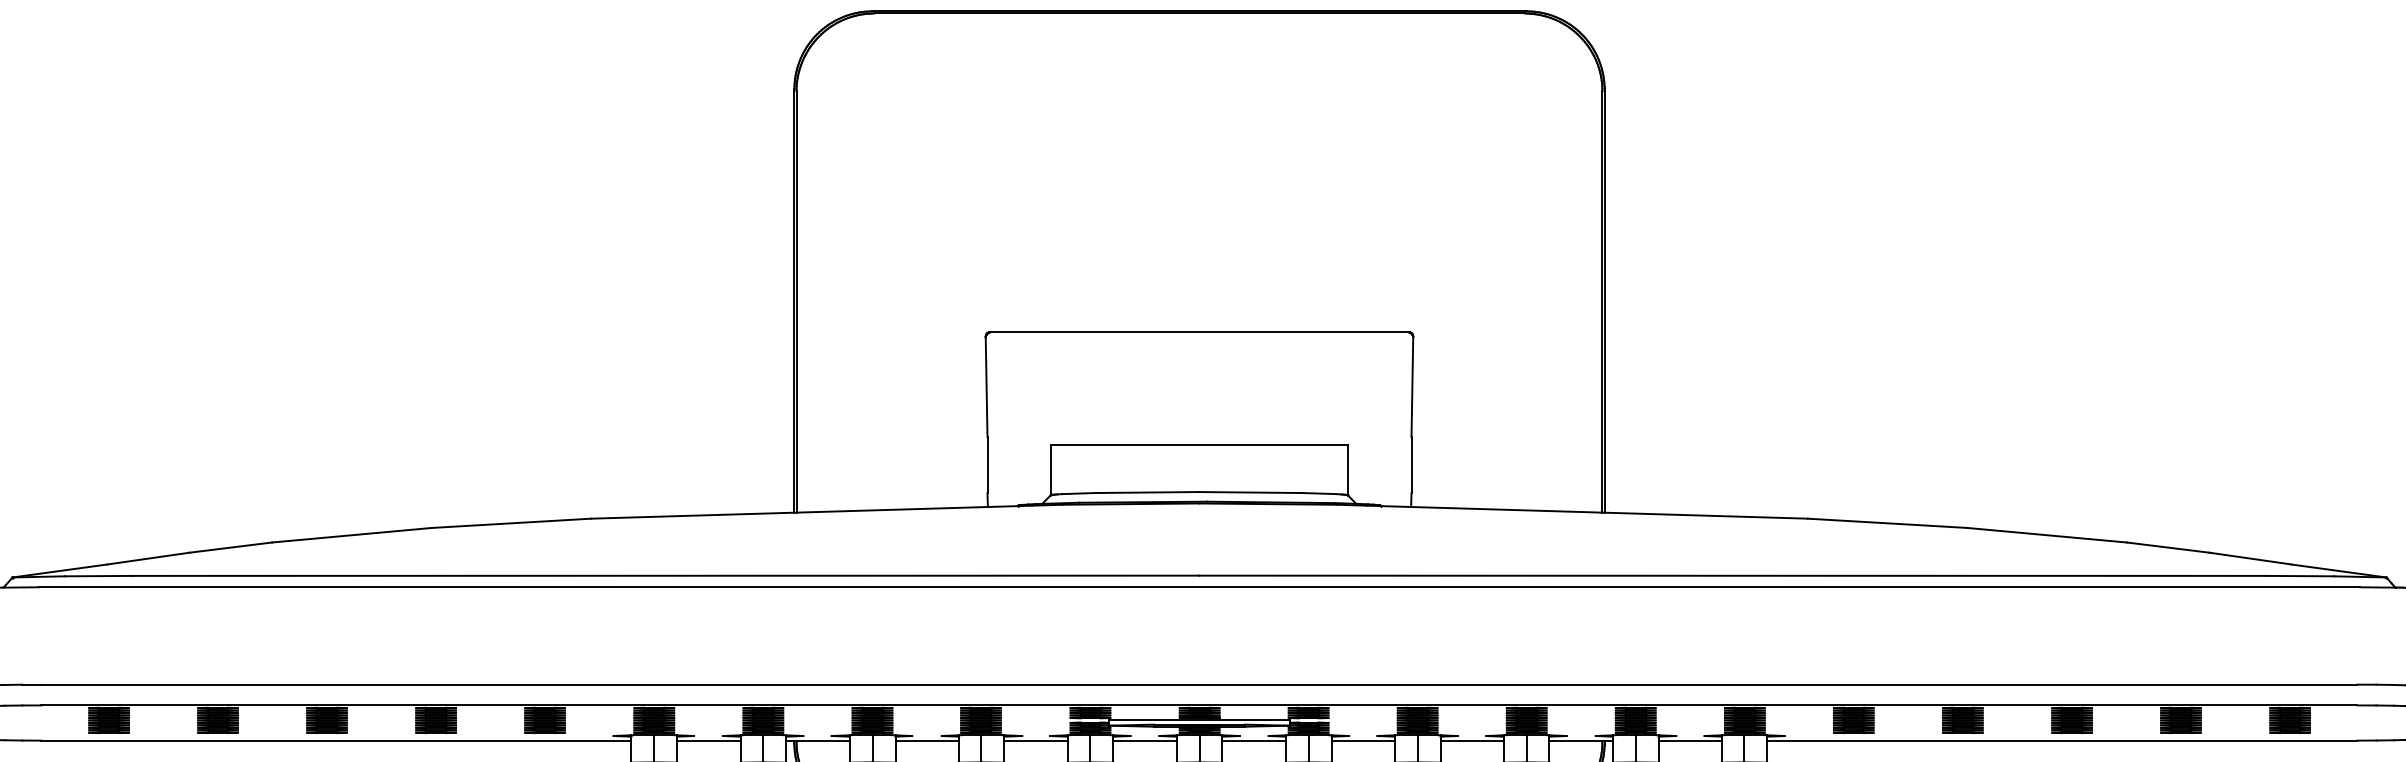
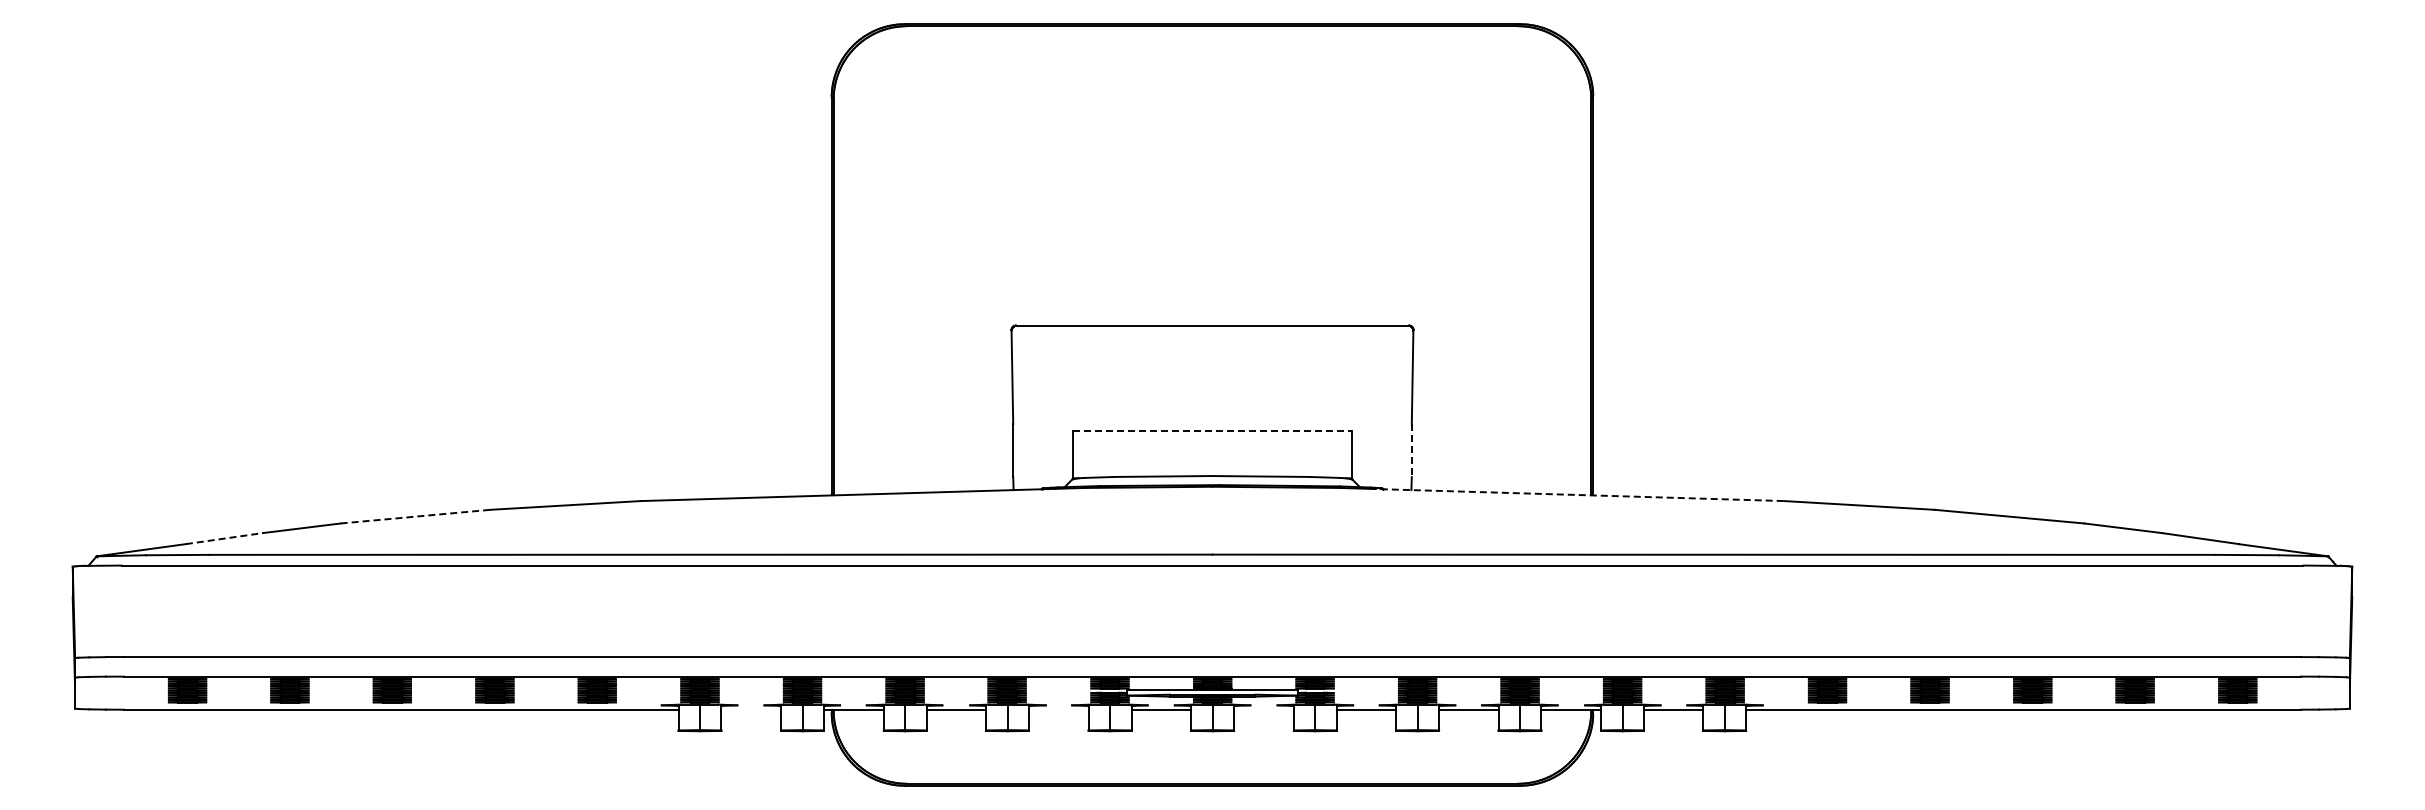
line: (1199, 444) -> (1212, 431), solid -> dashed
line: (1411, 465) -> (1411, 451), solid -> dashed
line: (1587, 511) -> (1577, 494), solid -> dashed
line: (352, 535) -> (416, 516), solid -> dashed
line: (149, 558) -> (225, 538), solid -> dashed
line: (709, 740) -> (751, 709), removed
line: (1035, 740) -> (1058, 709), removed
line: (1253, 740) -> (1263, 709), removed

